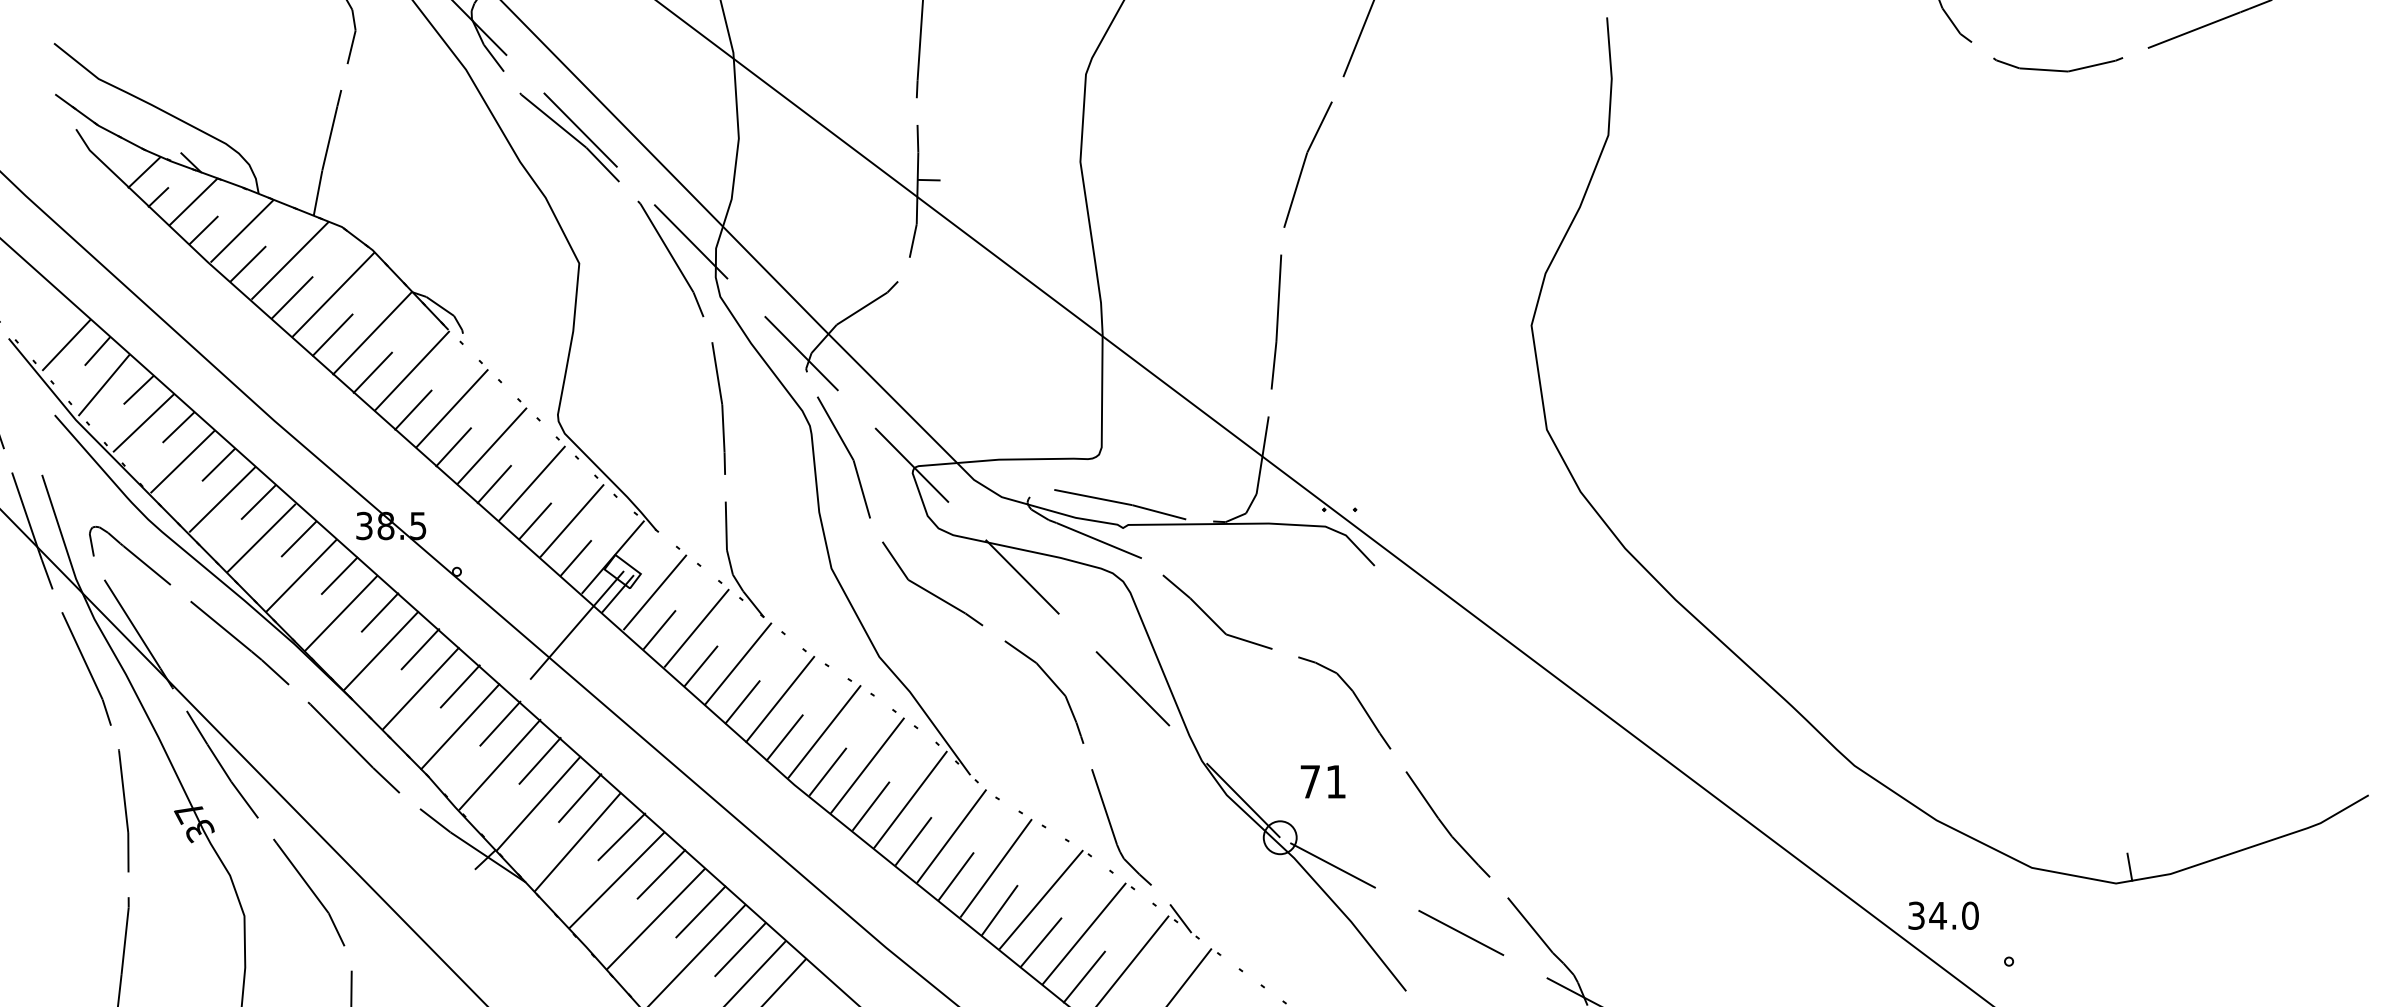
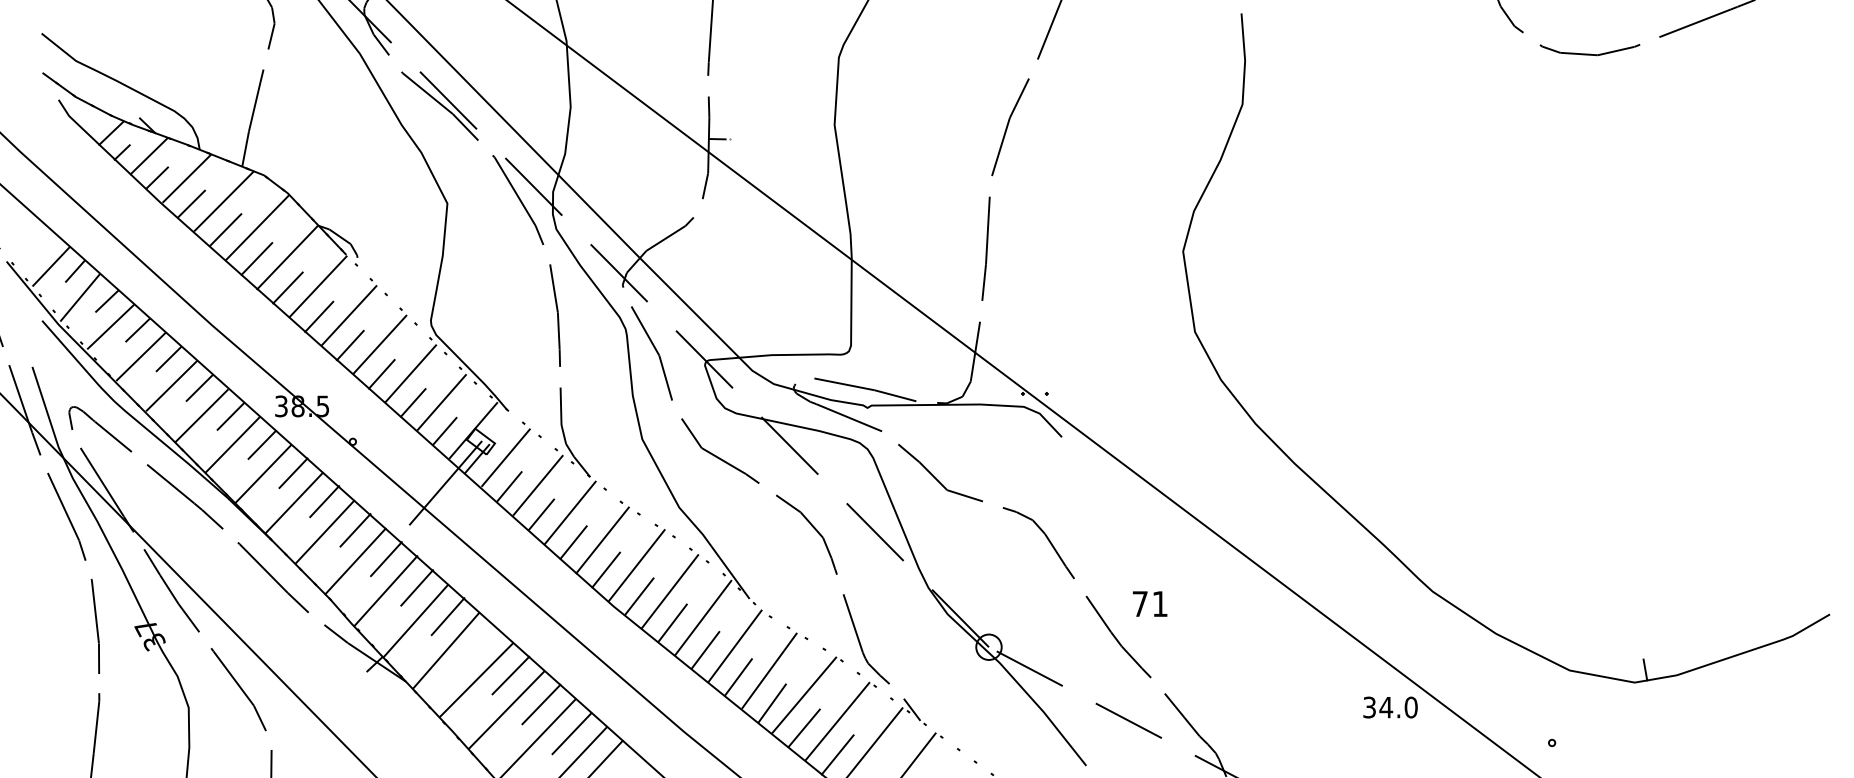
text: (1323, 781) -> (1150, 603), moved
line: (622, 836) -> (480, 646), removed
text: (1943, 915) -> (1390, 707), moved

